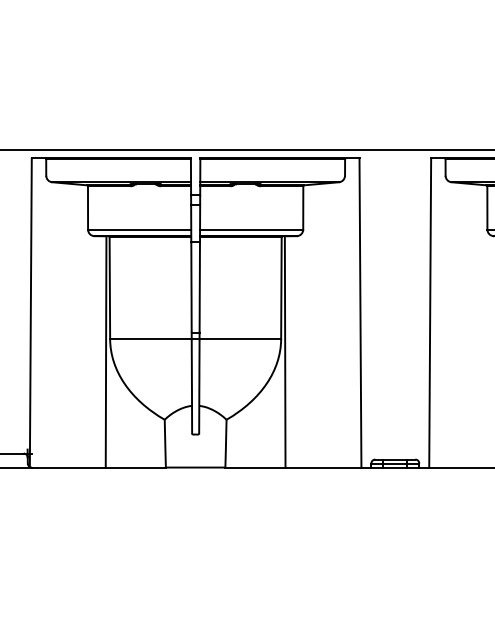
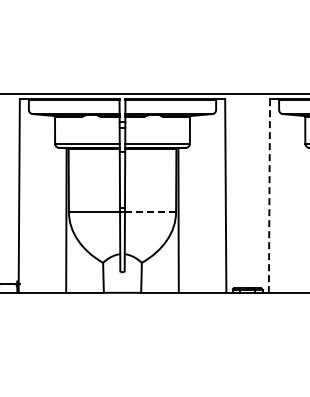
line: (430, 312) -> (269, 195), solid -> dashed
line: (240, 339) -> (150, 212), solid -> dashed

